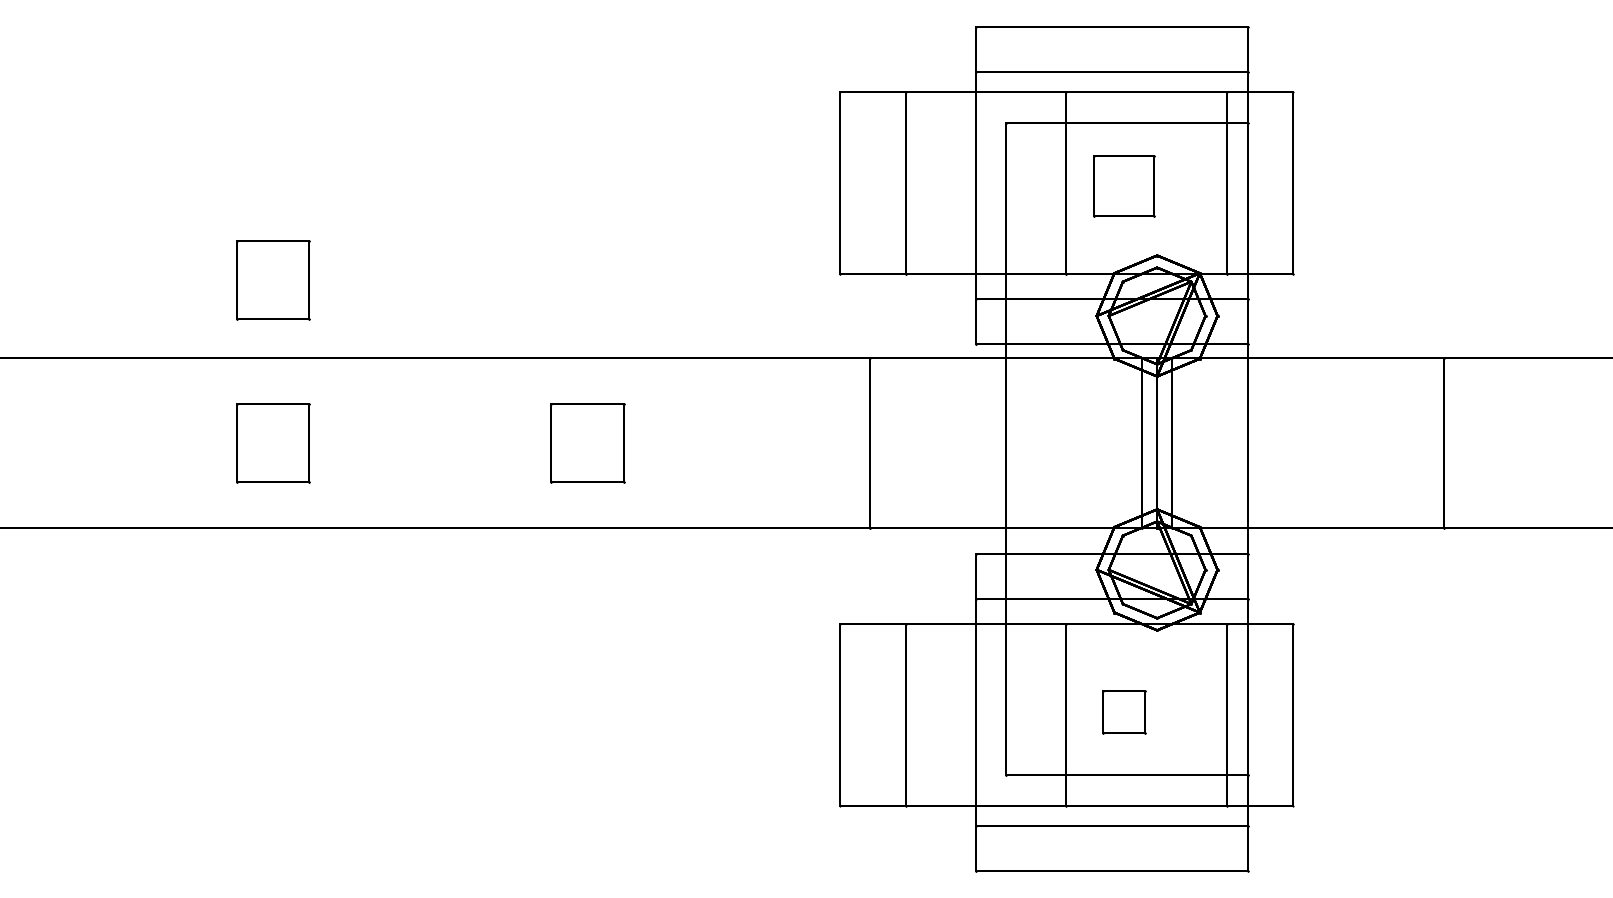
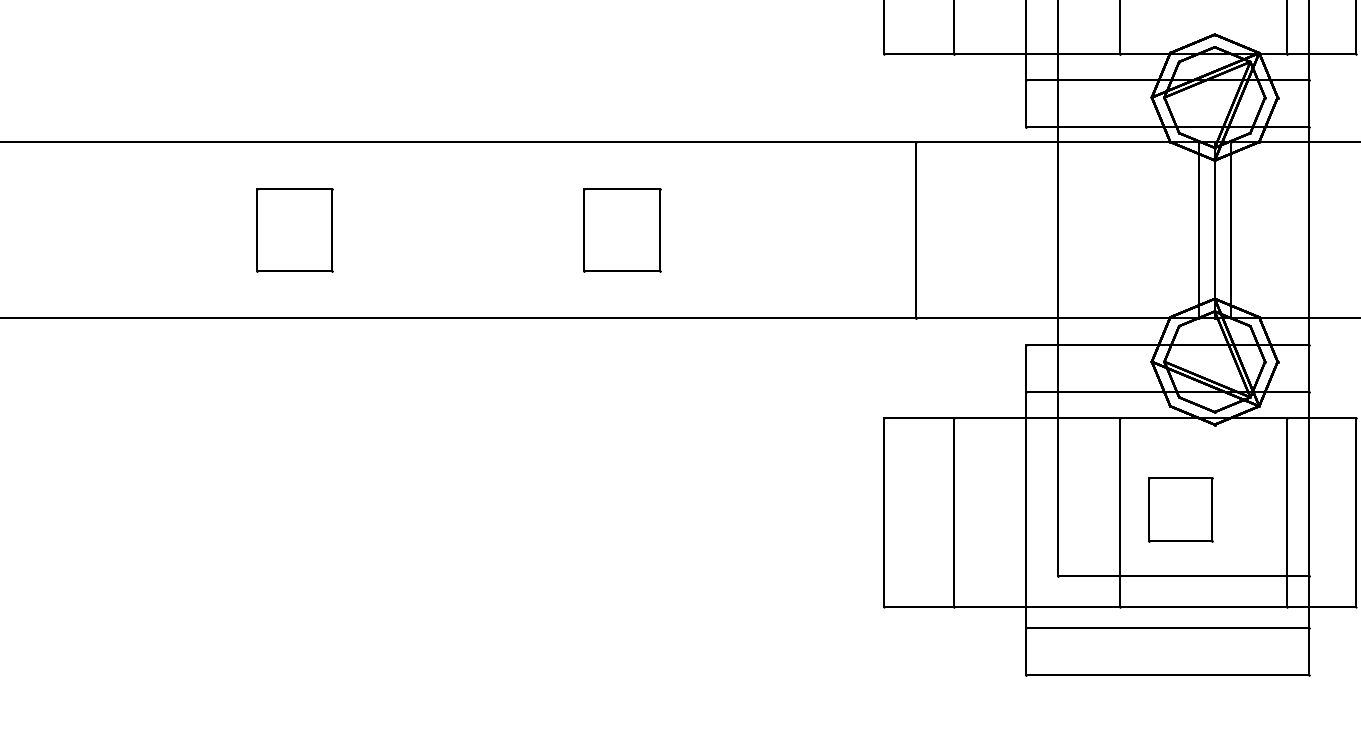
part: (273, 280) -> (295, 60), removed
part: (1124, 712) -> (1180, 510), size x1.43

